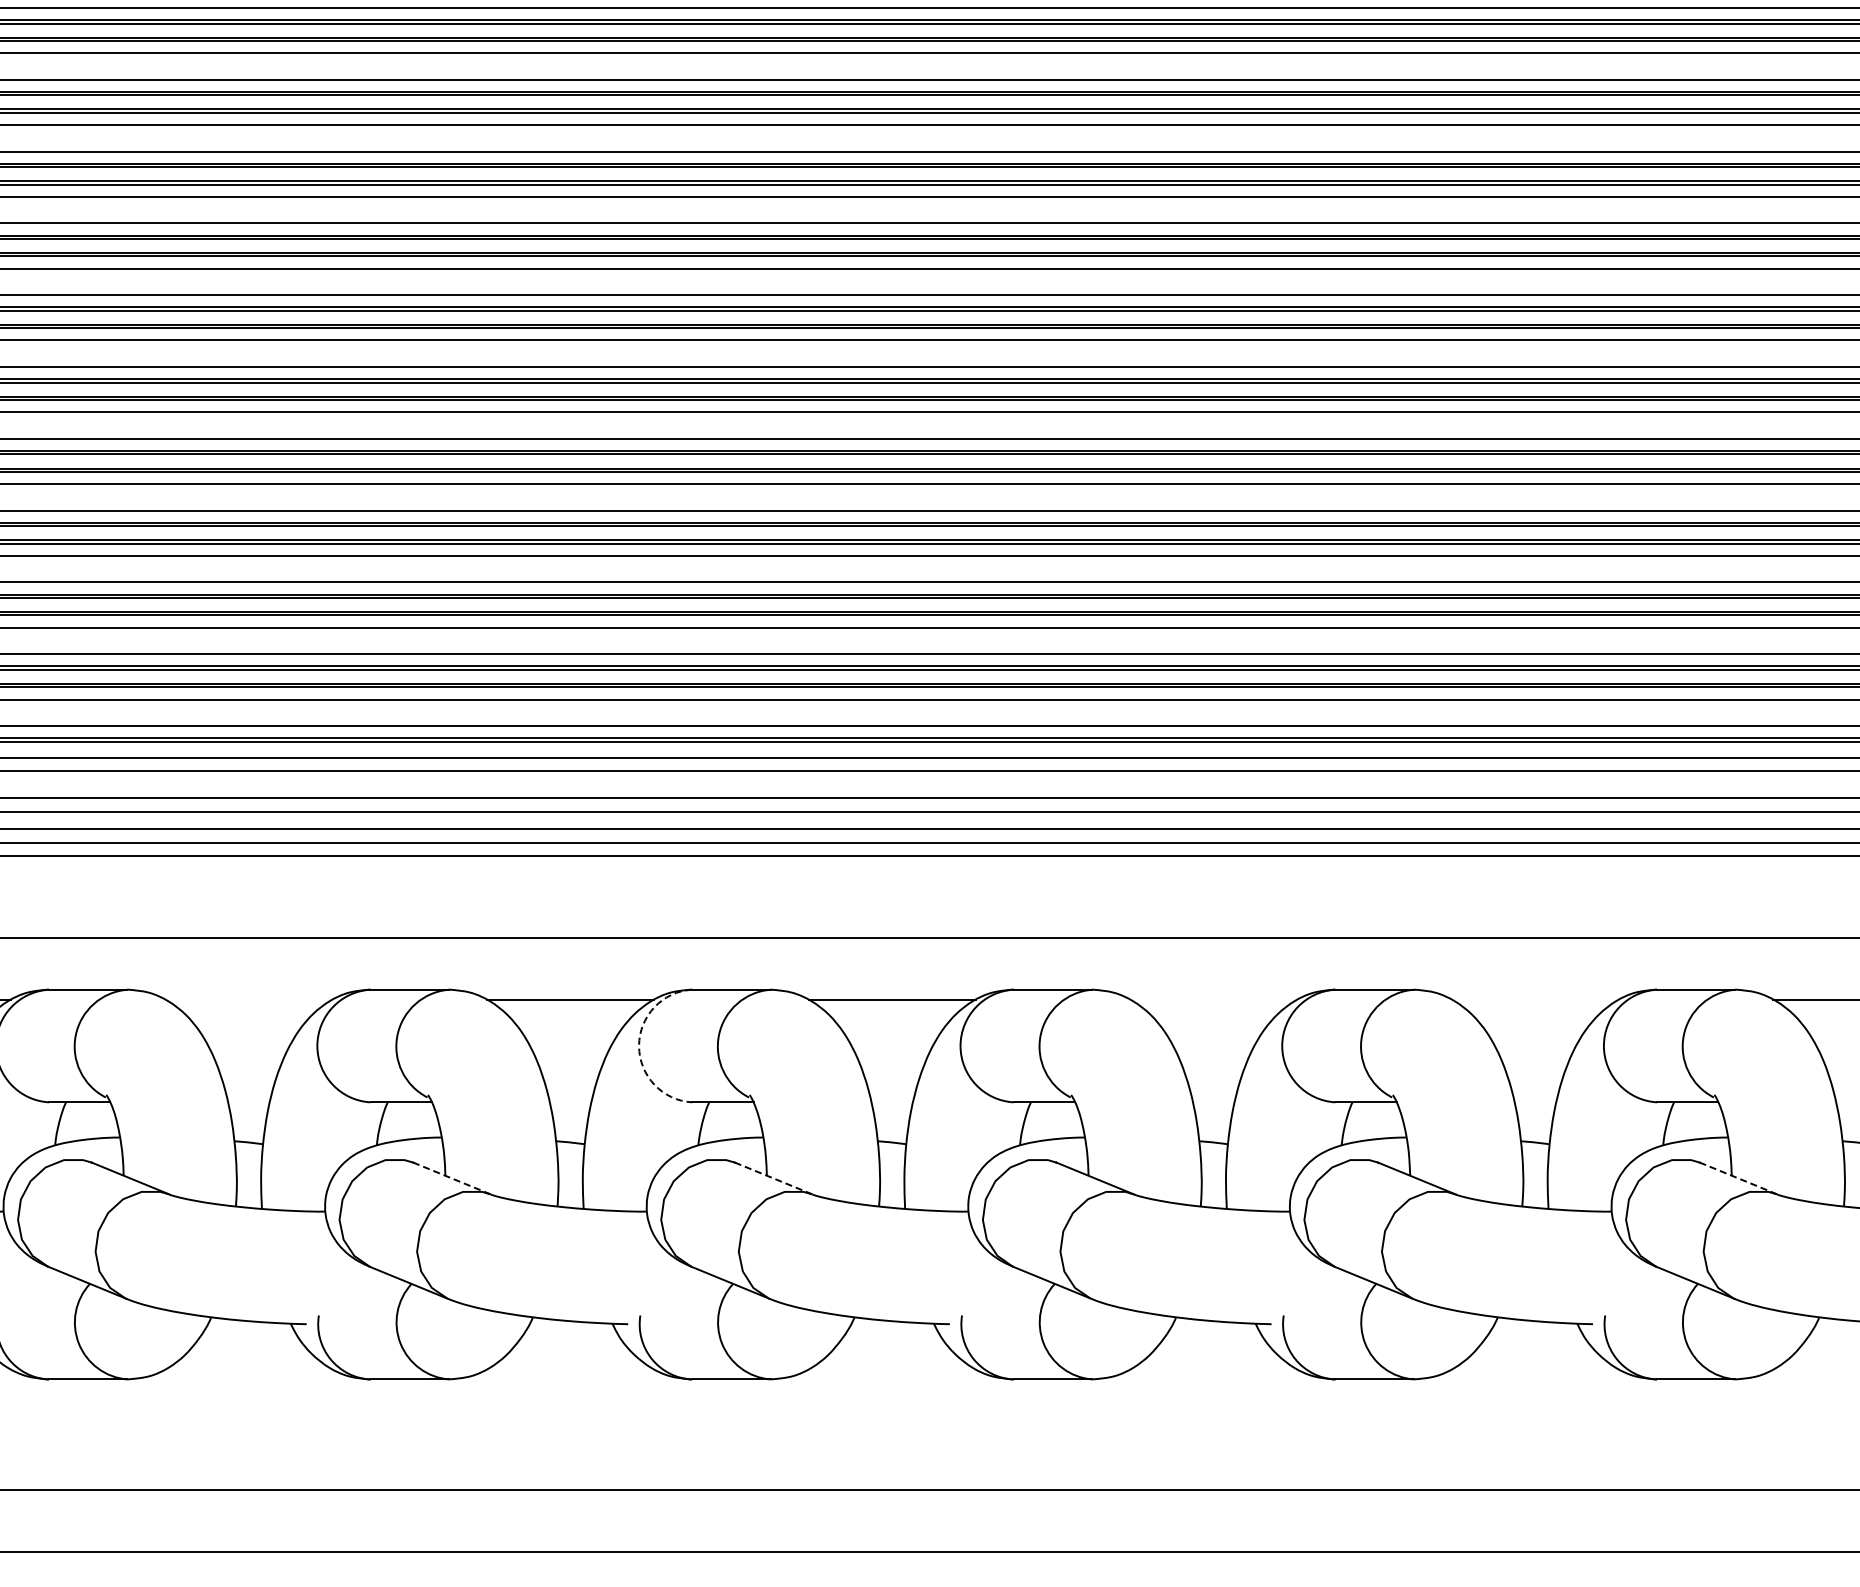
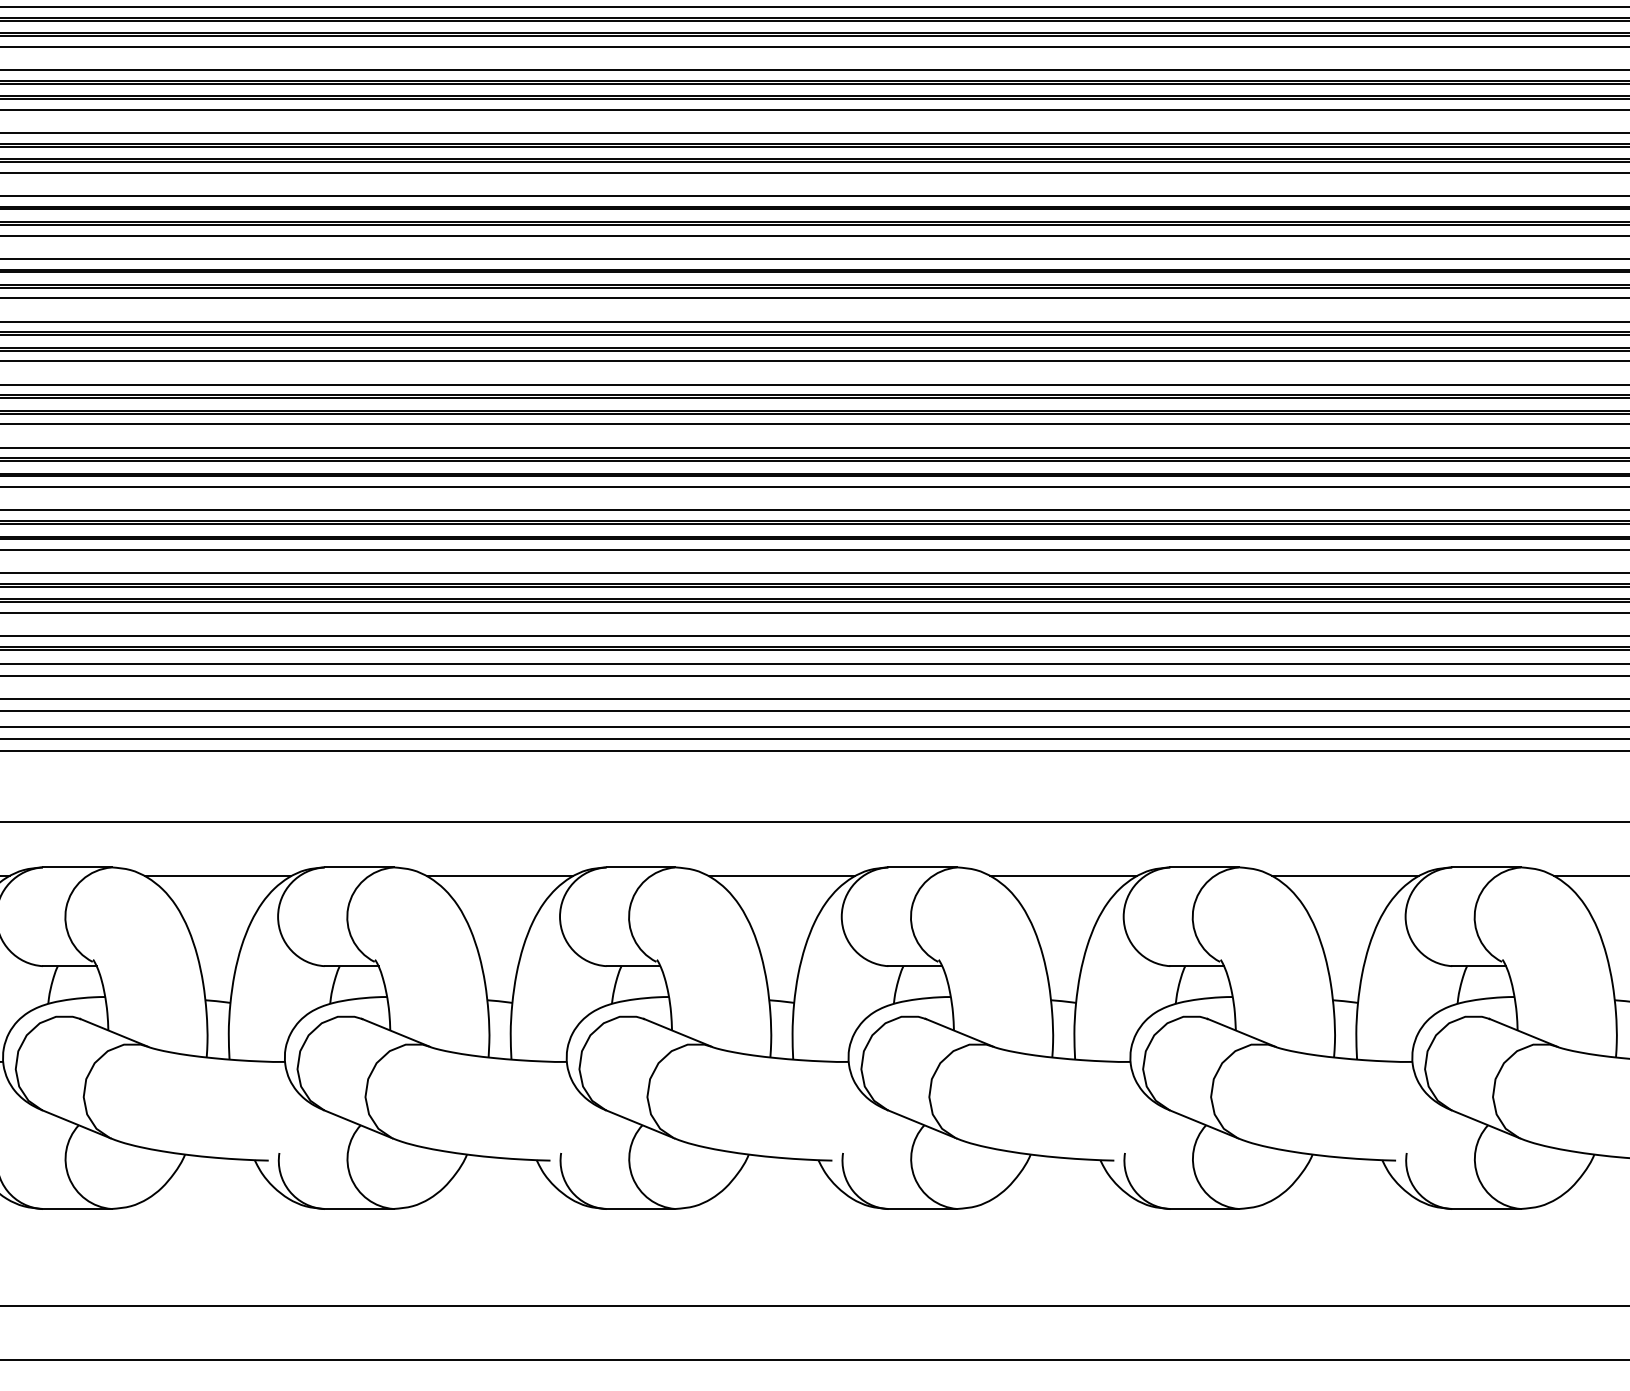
line: (248, 999) -> (217, 876), added
line: (1213, 999) -> (1063, 876), added
line: (1535, 999) -> (1345, 876), added
arc: (639, 1046) -> (560, 917), dashed -> solid
line: (451, 1178) -> (395, 1032), dashed -> solid
line: (773, 1178) -> (677, 1032), dashed -> solid
line: (1738, 1178) -> (1523, 1032), dashed -> solid

